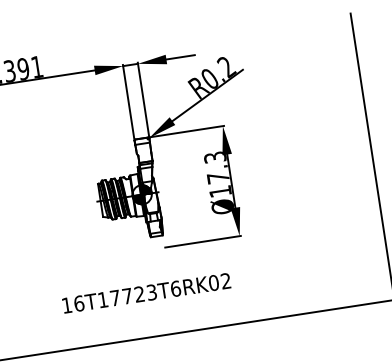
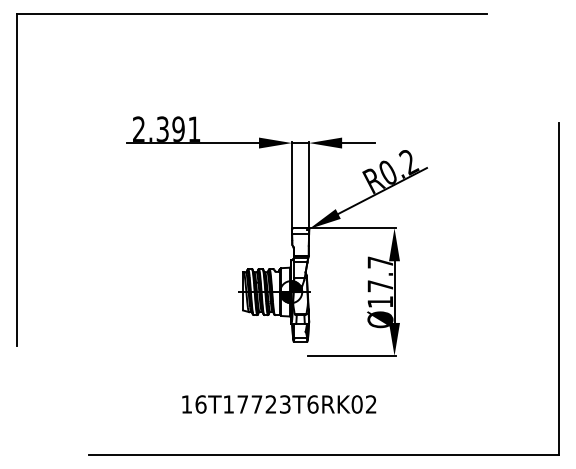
text: (215, 157) -> (380, 262), Ø17.3 -> Ø17.7

